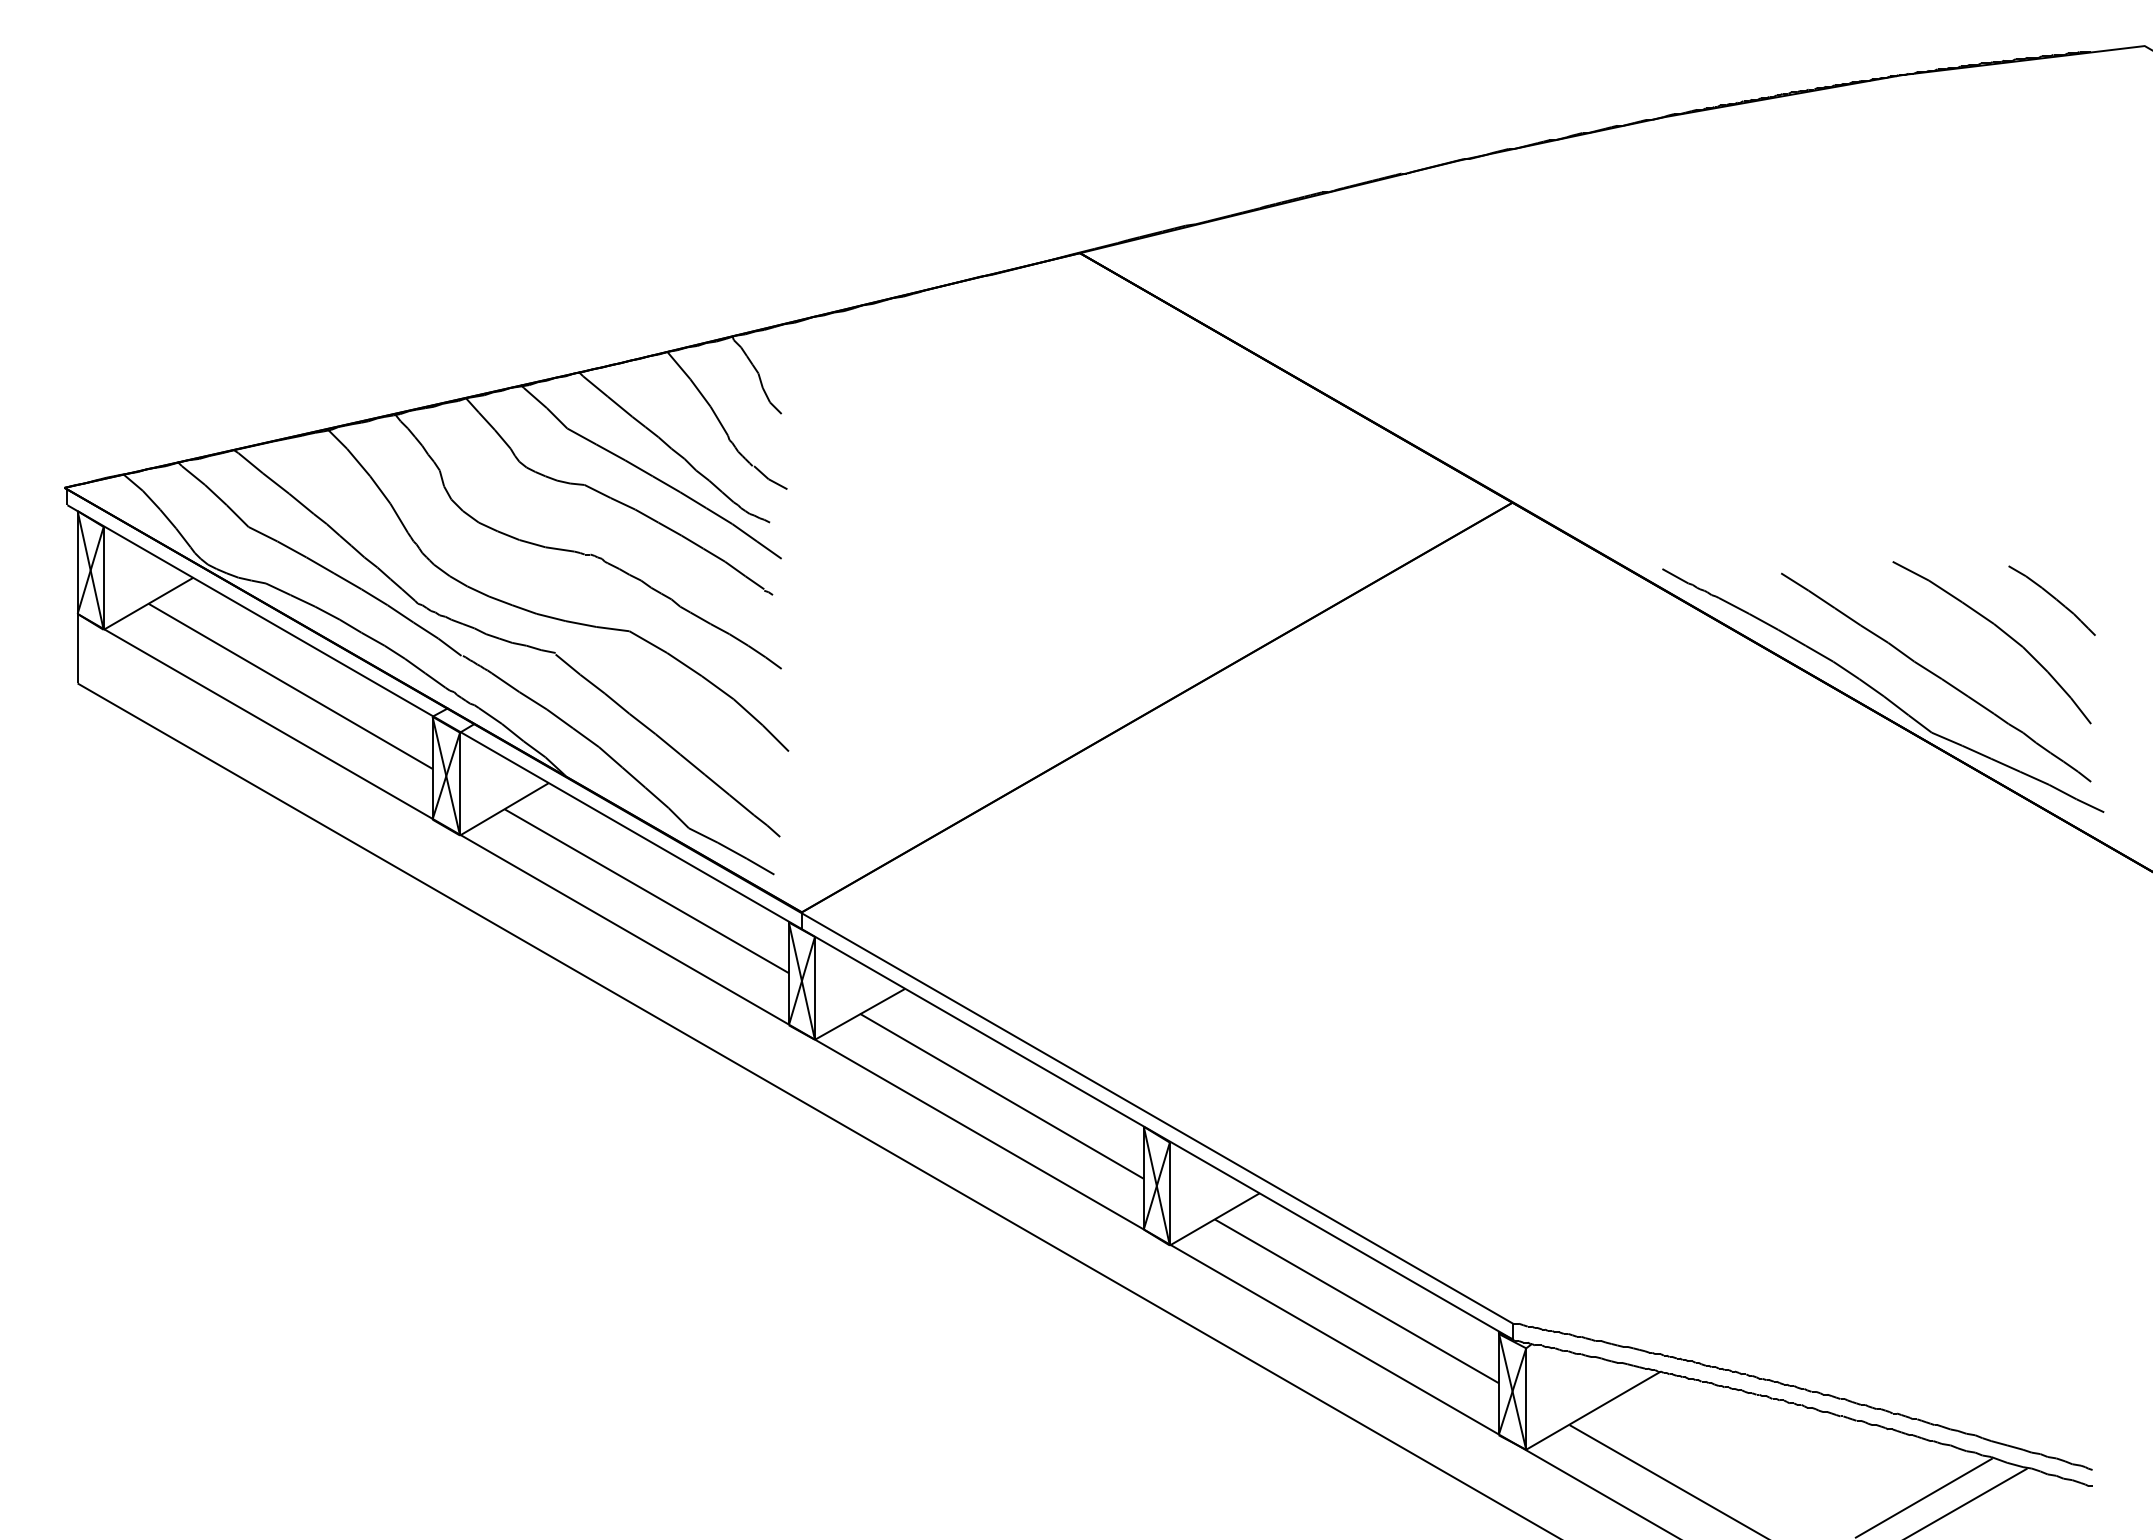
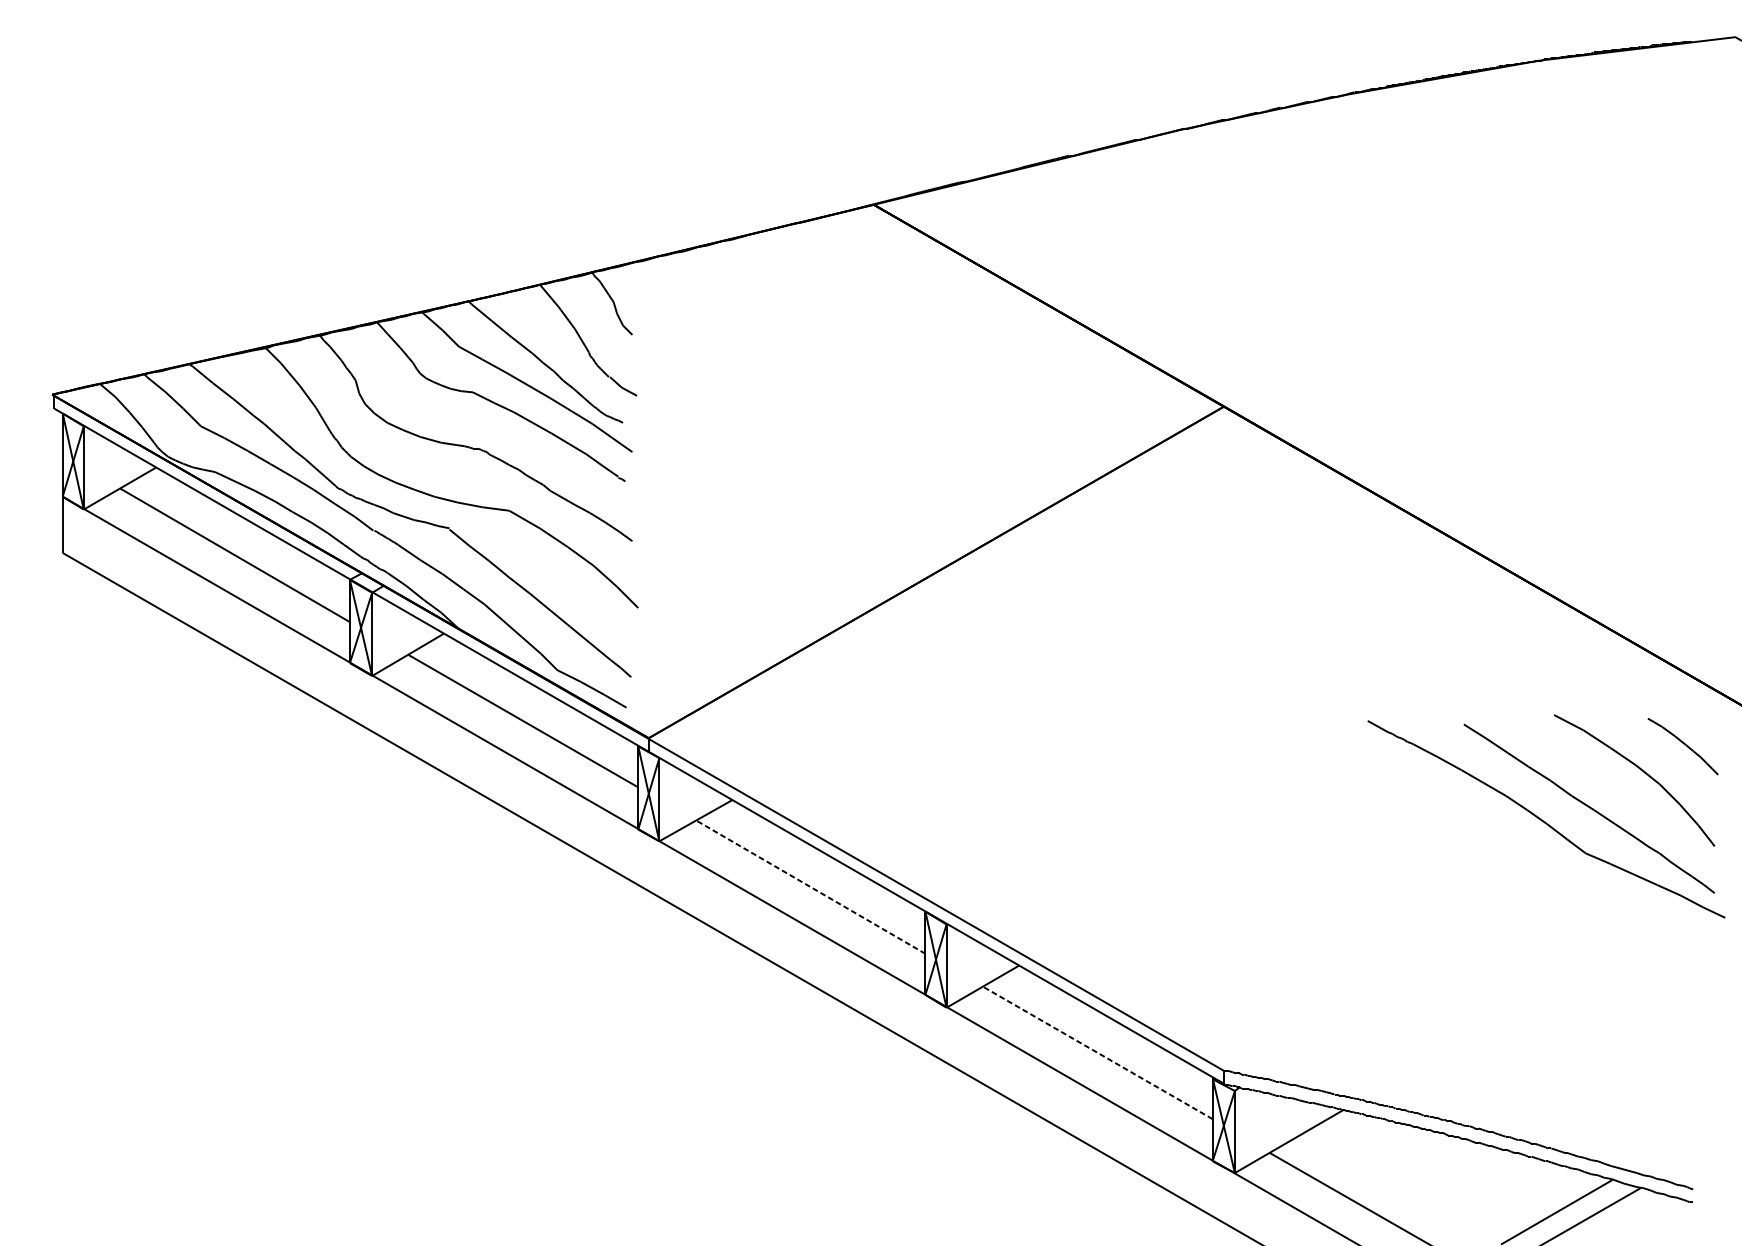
part: (1880, 692) -> (1544, 820), moved
line: (1001, 1096) -> (810, 887), solid -> dashed
line: (1356, 1301) -> (1097, 1053), solid -> dashed

